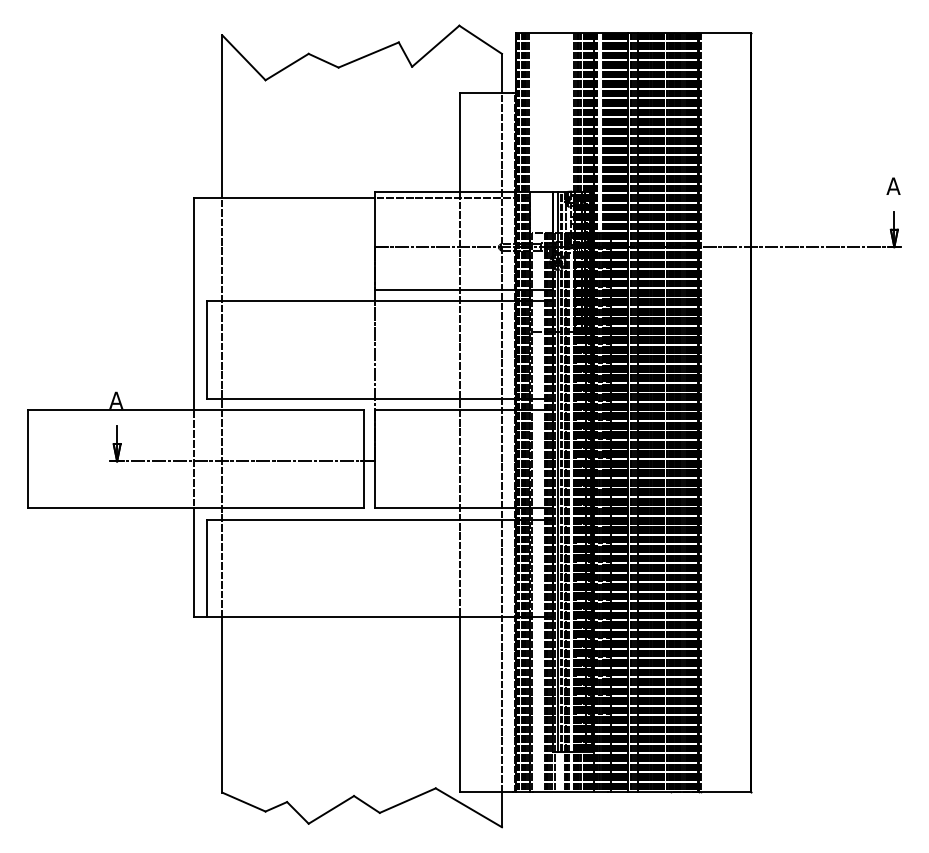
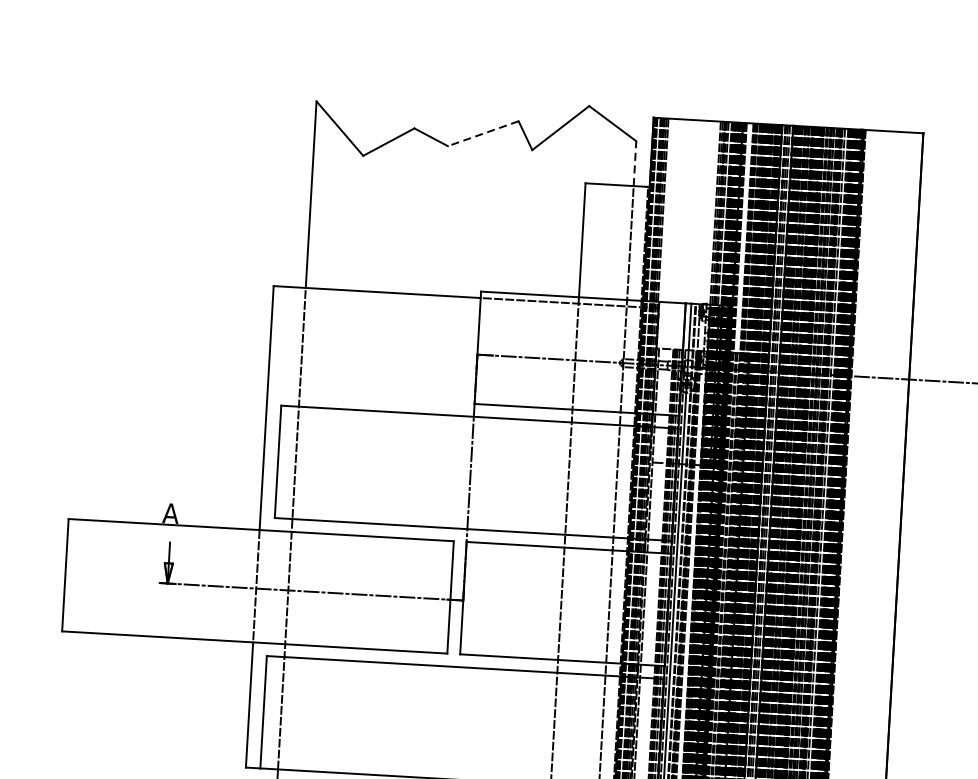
line: (368, 55) -> (483, 134), solid -> dashed
line: (501, 73) -> (634, 163), solid -> dashed

